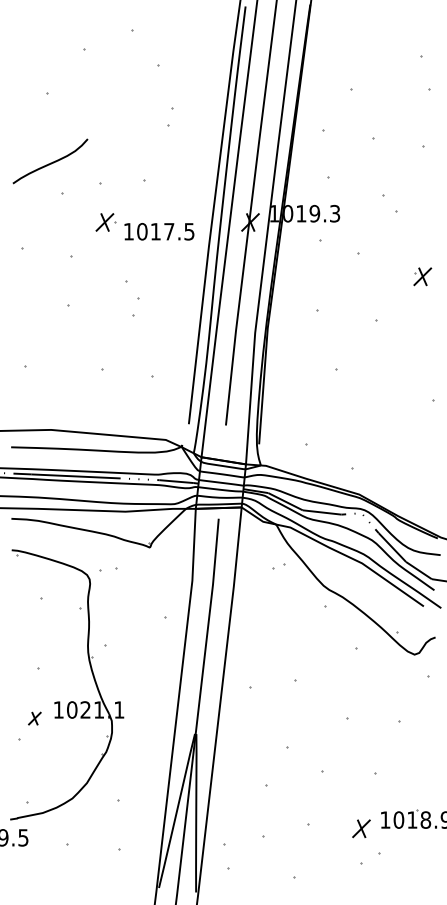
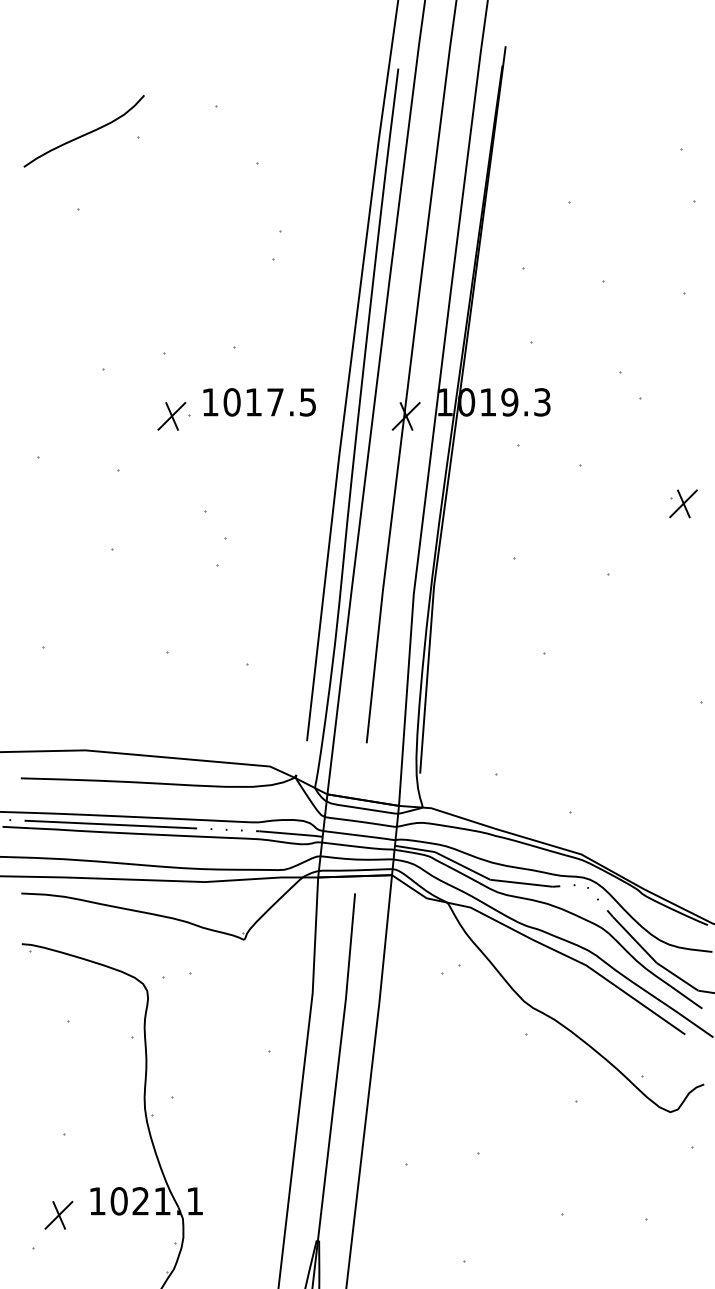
curve: (50, 162) -> (84, 133), moved
text: (159, 231) -> (259, 401), moved
part: (34, 718) -> (58, 1214), size x1.43

